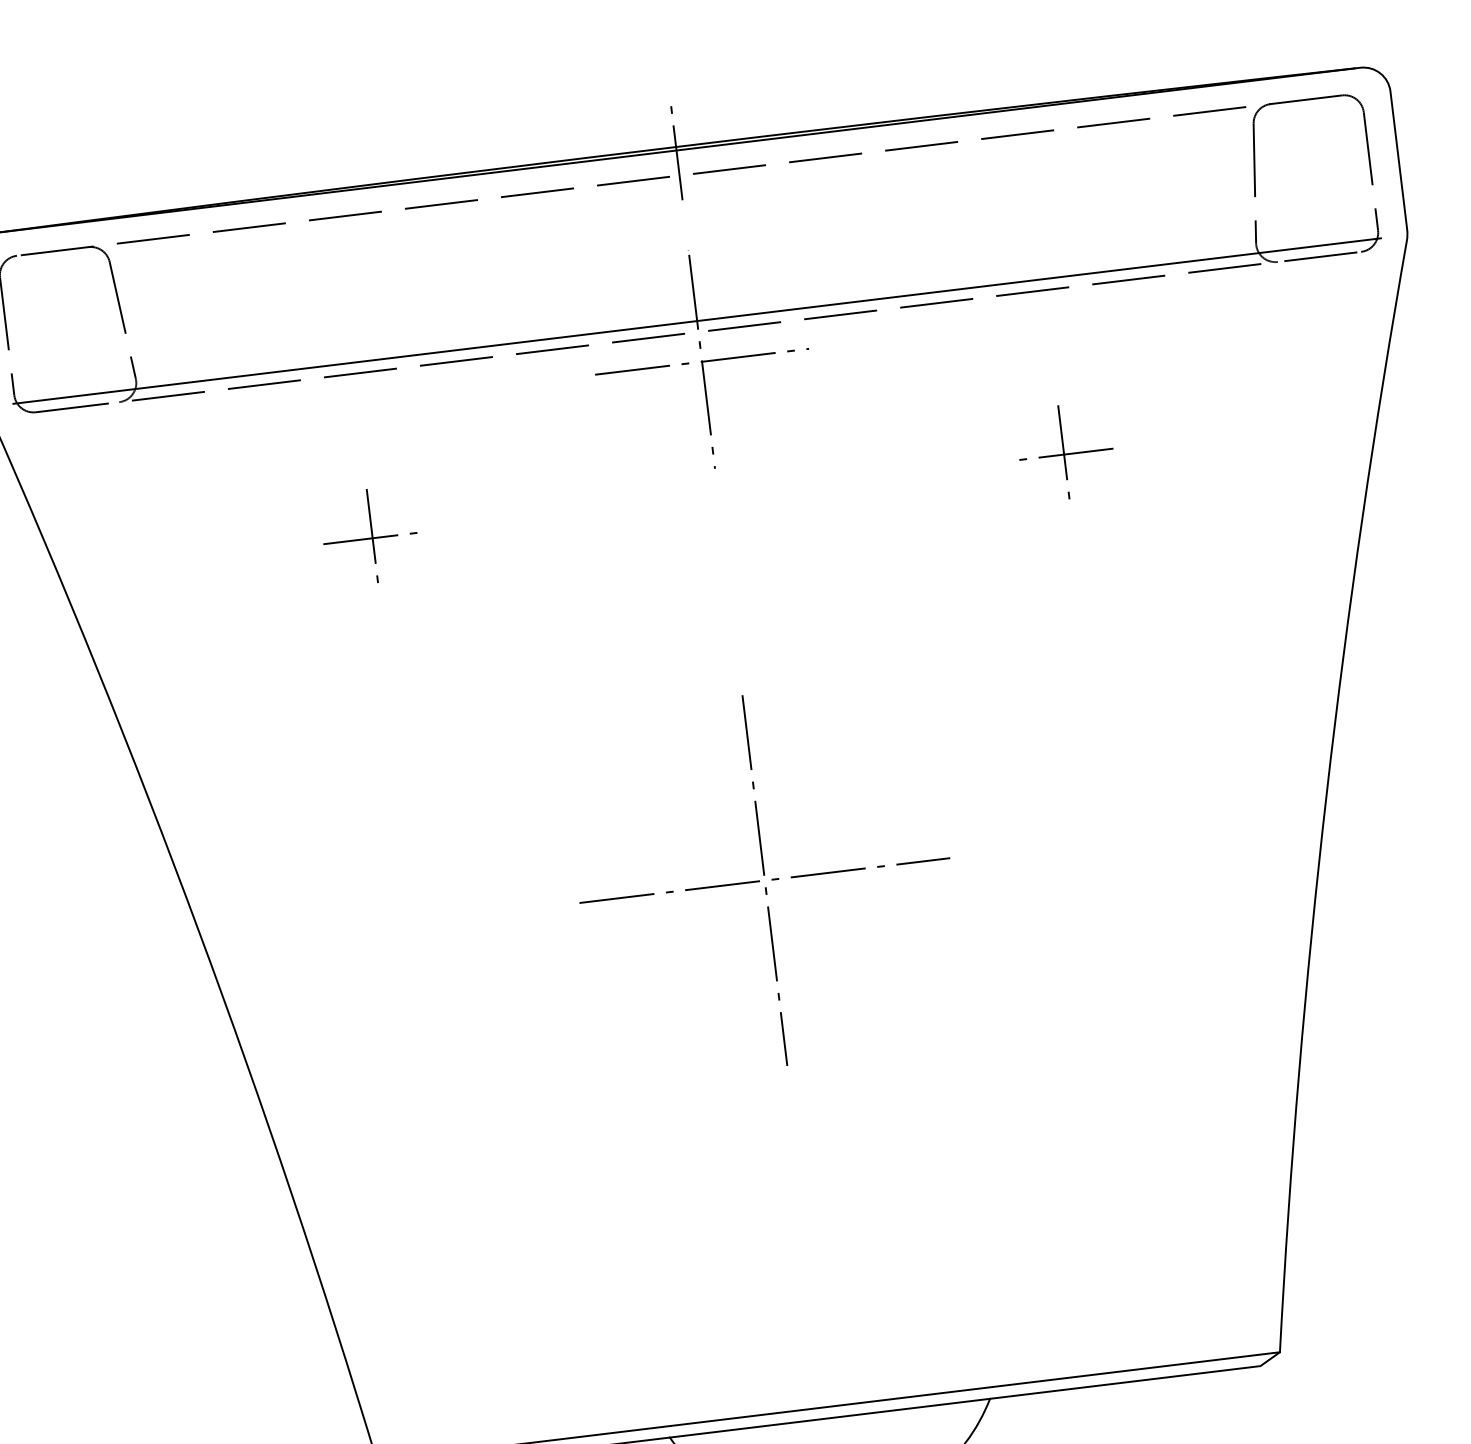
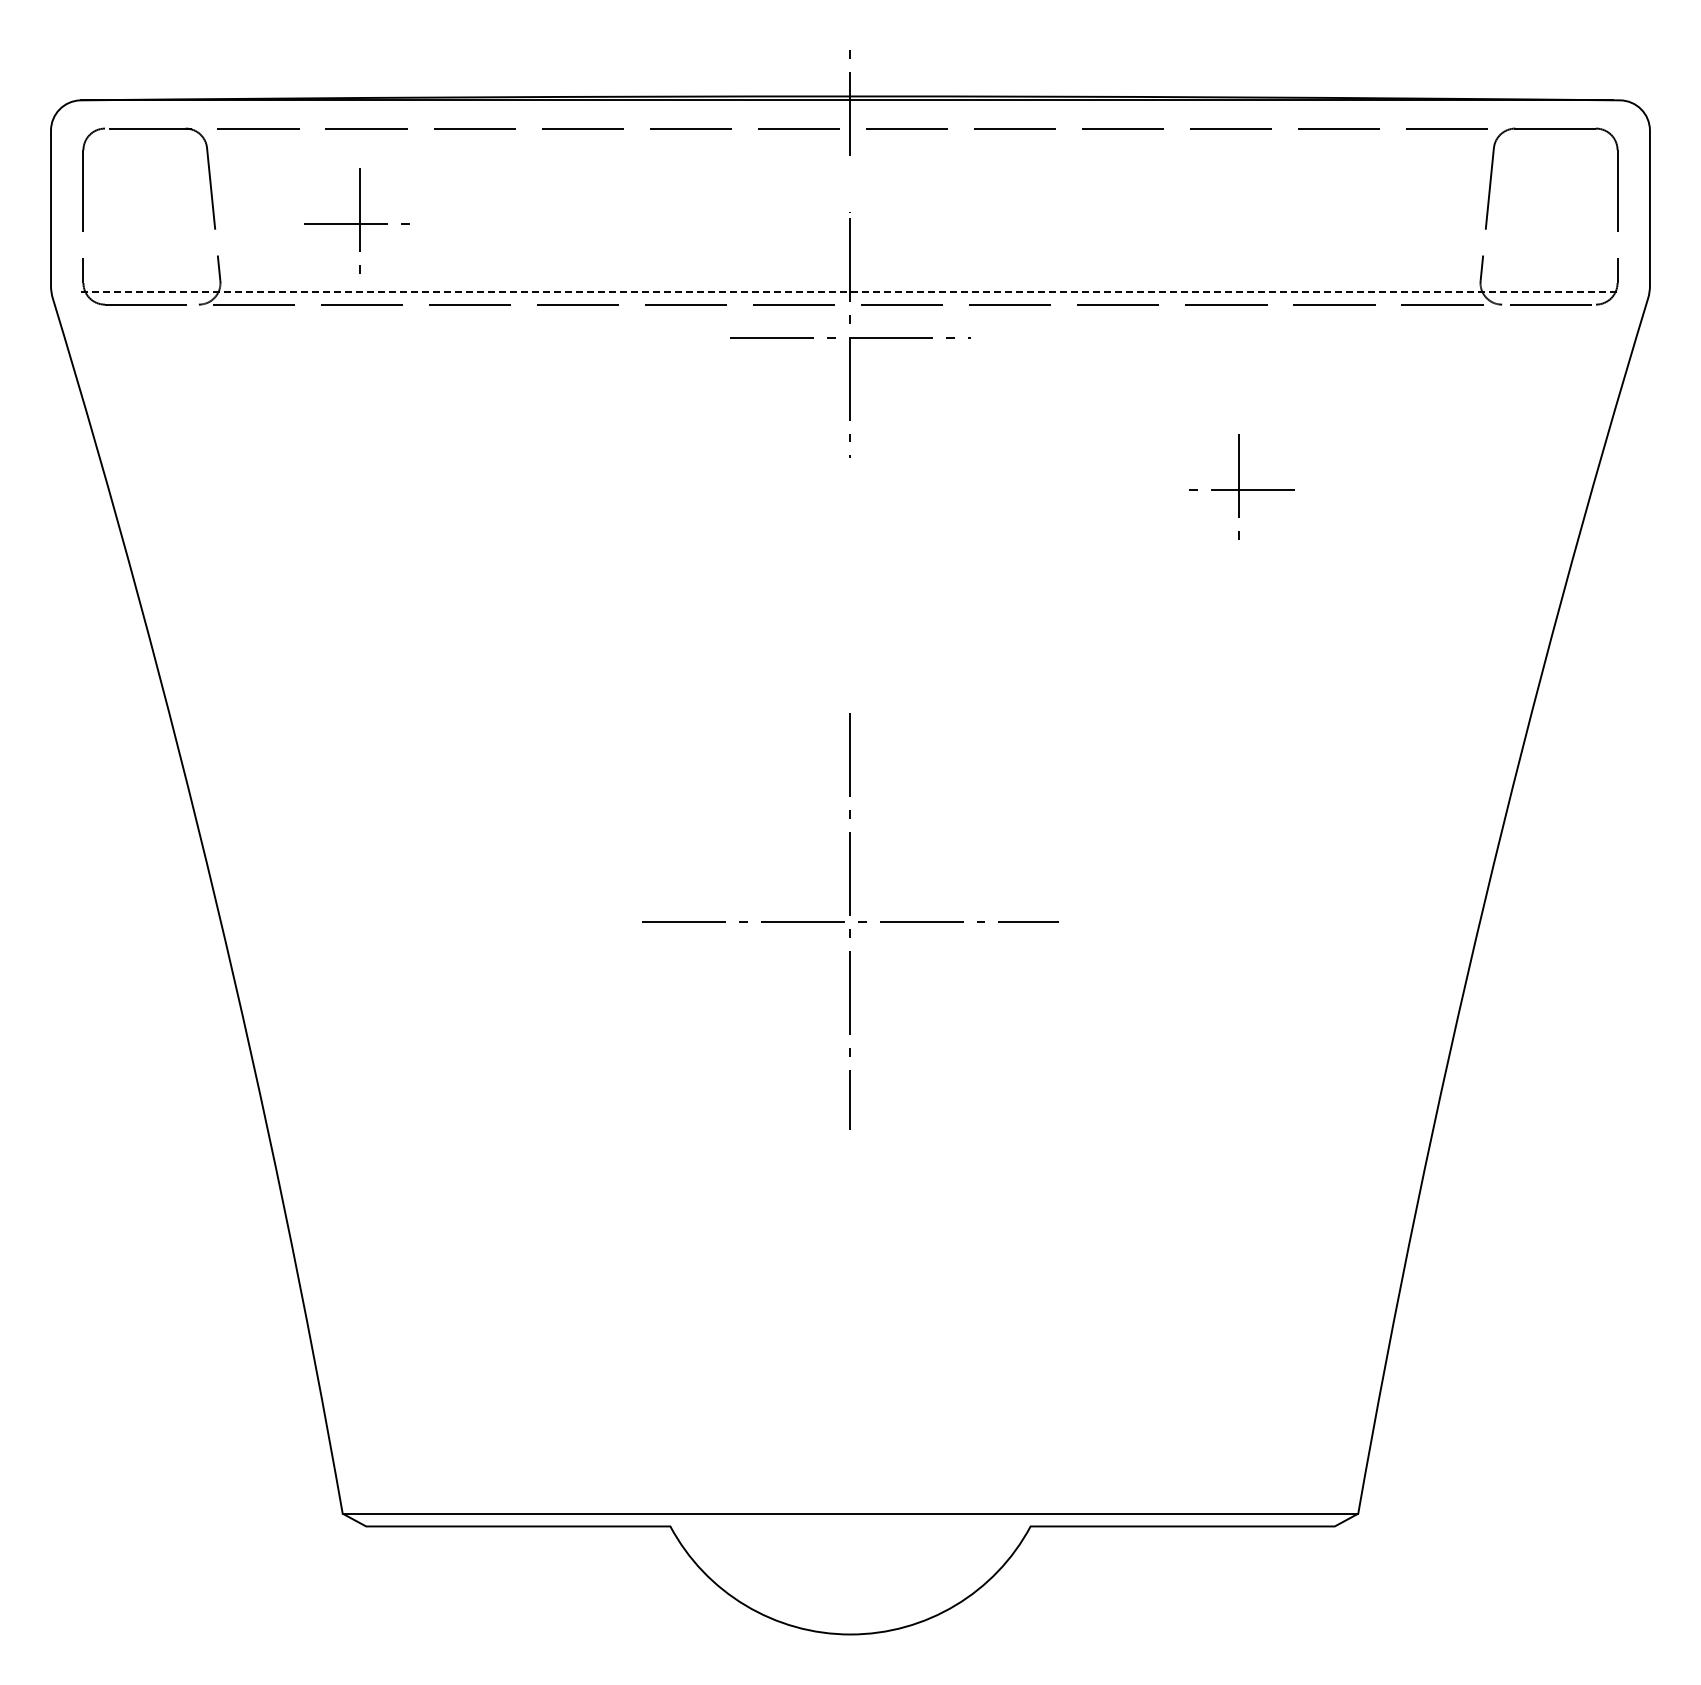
line: (697, 321) -> (850, 292), solid -> dashed
part: (369, 535) -> (356, 220), moved
line: (829, 1418) -> (850, 1526), removed

